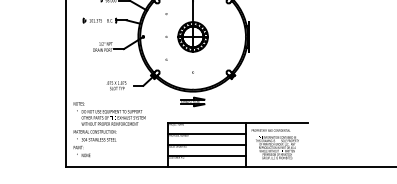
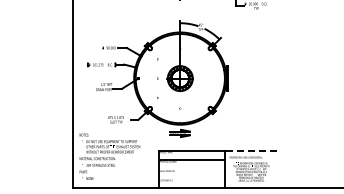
line: (277, 122) -> (251, 150), solid -> dashed
line: (207, 144) -> (192, 169), removed
line: (207, 155) -> (192, 178), removed

